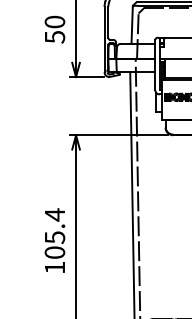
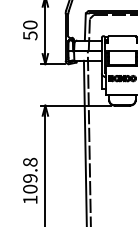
text: (55, 224) -> (30, 169), 105.4 -> 109.8

